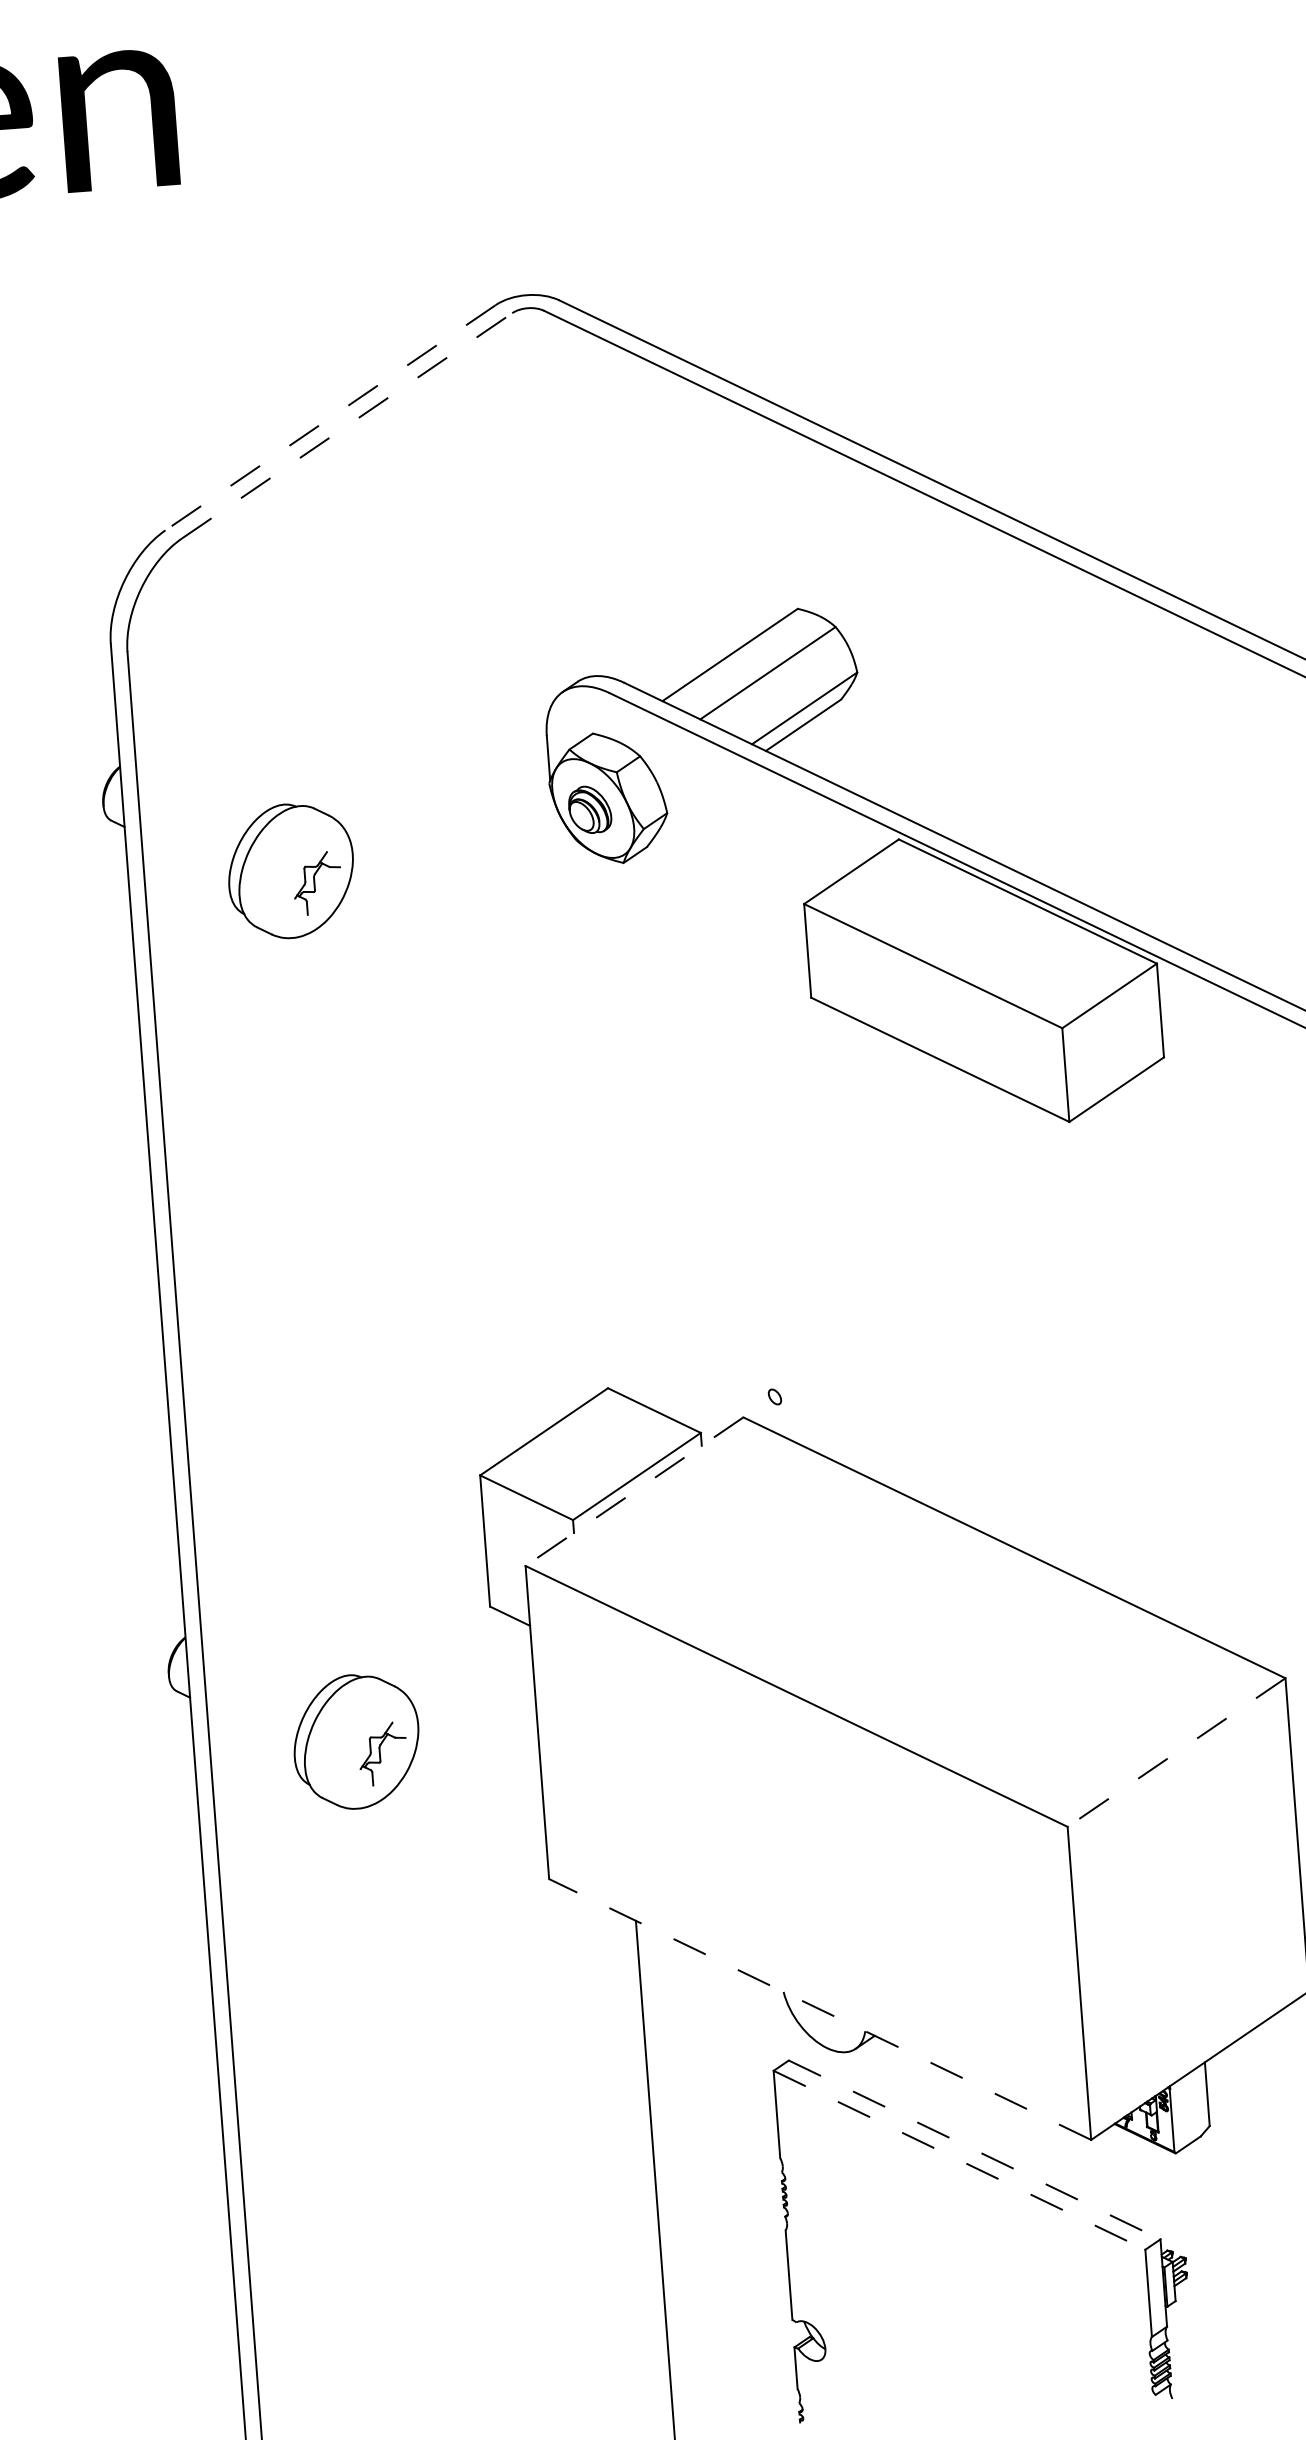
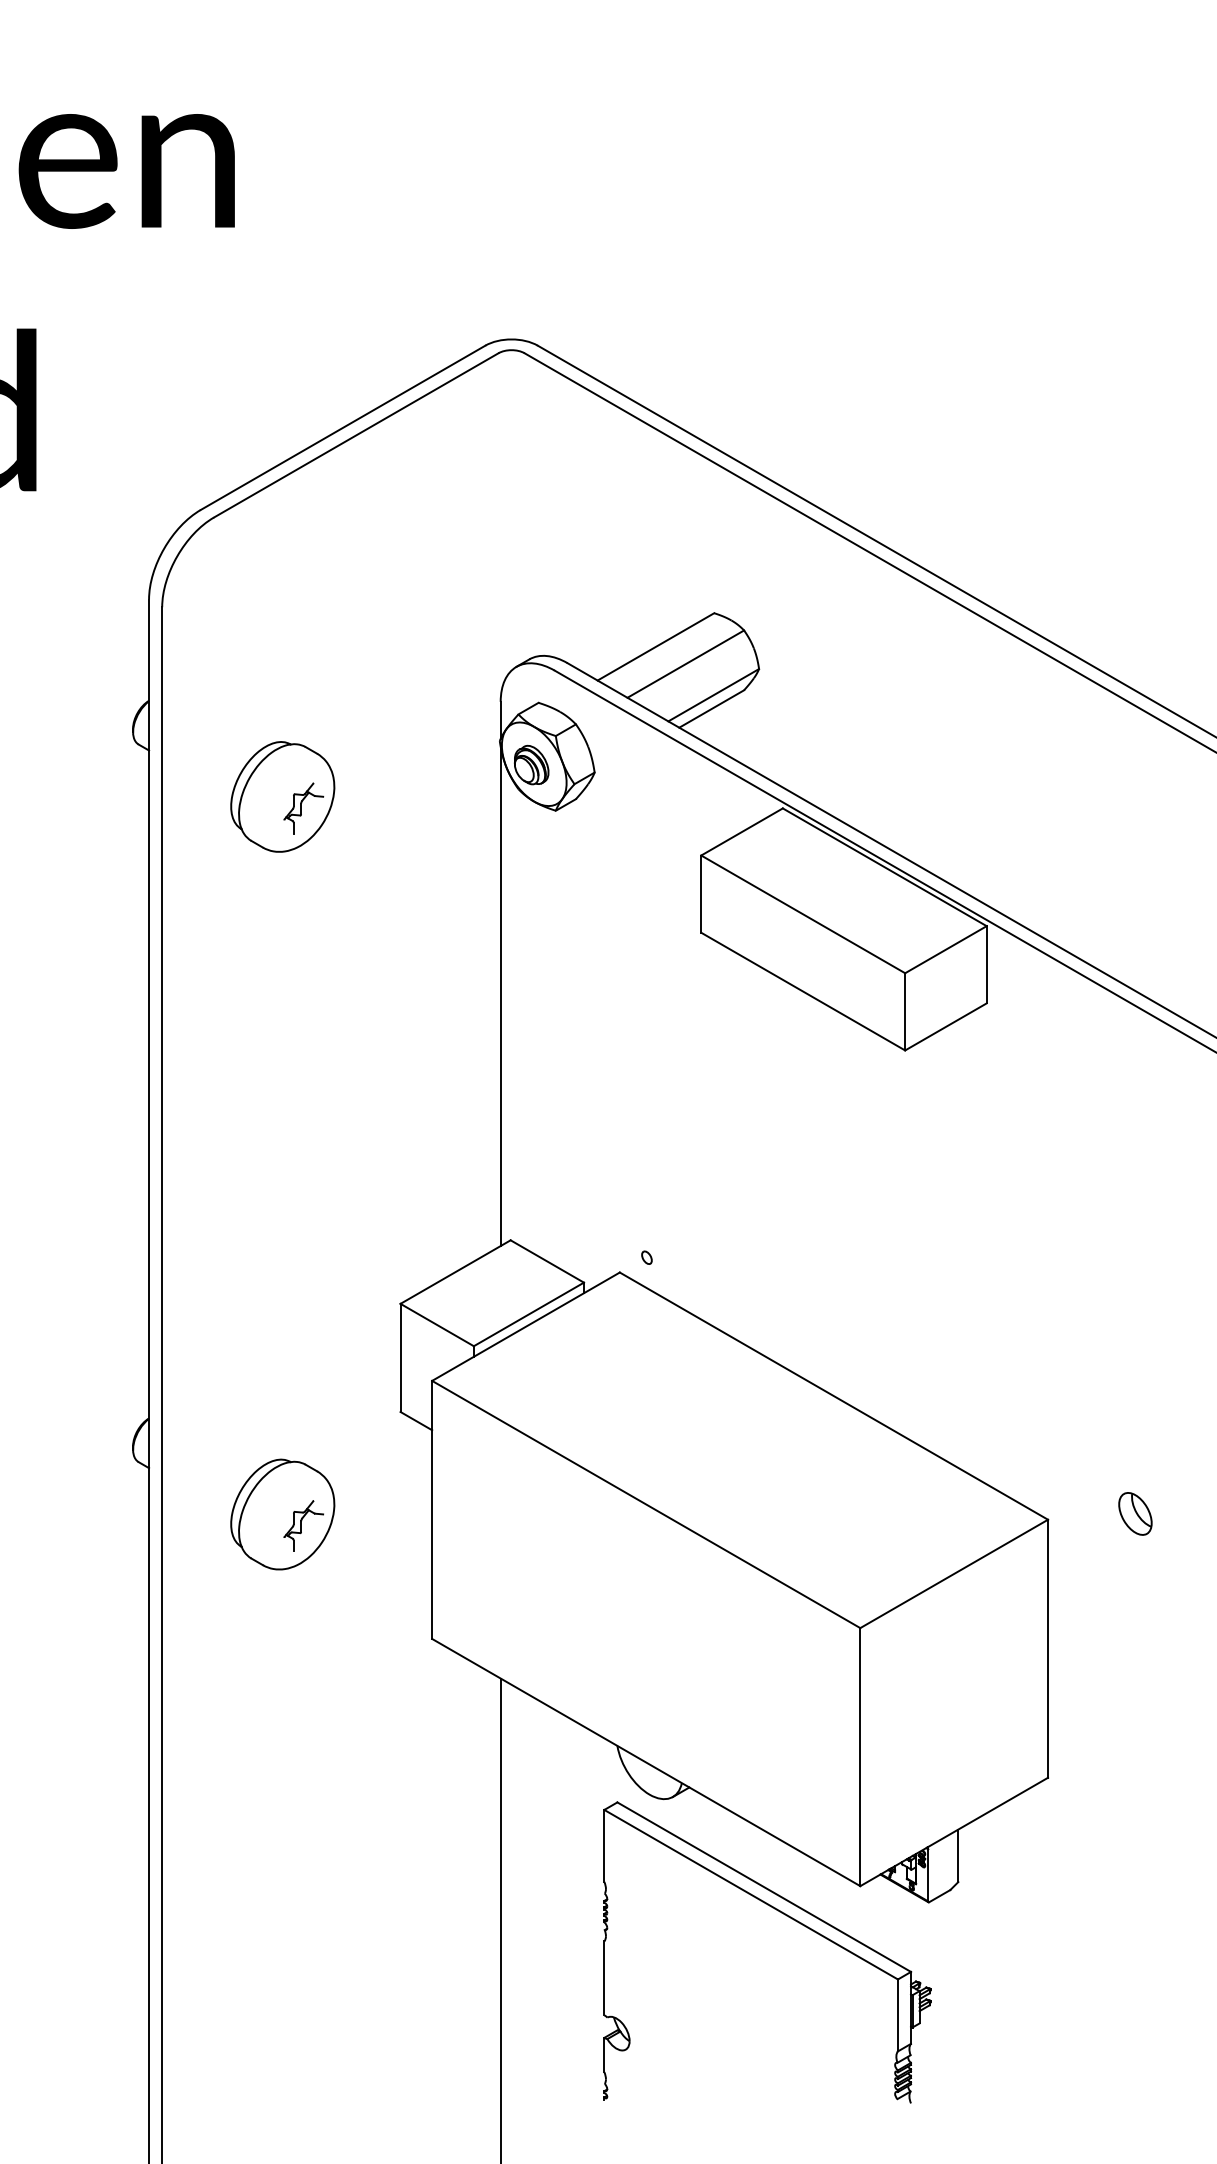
line: (329, 418) -> (342, 428), dashed -> solid
line: (347, 425) -> (356, 435), dashed -> solid
line: (573, 1093) -> (500, 996), added
line: (633, 1491) -> (525, 1326), dashed -> solid
line: (1175, 1753) -> (953, 1574), dashed -> solid
line: (819, 2009) -> (645, 1762), dashed -> solid
line: (975, 2150) -> (764, 1887), dashed -> solid
line: (959, 2160) -> (751, 1894), dashed -> solid

